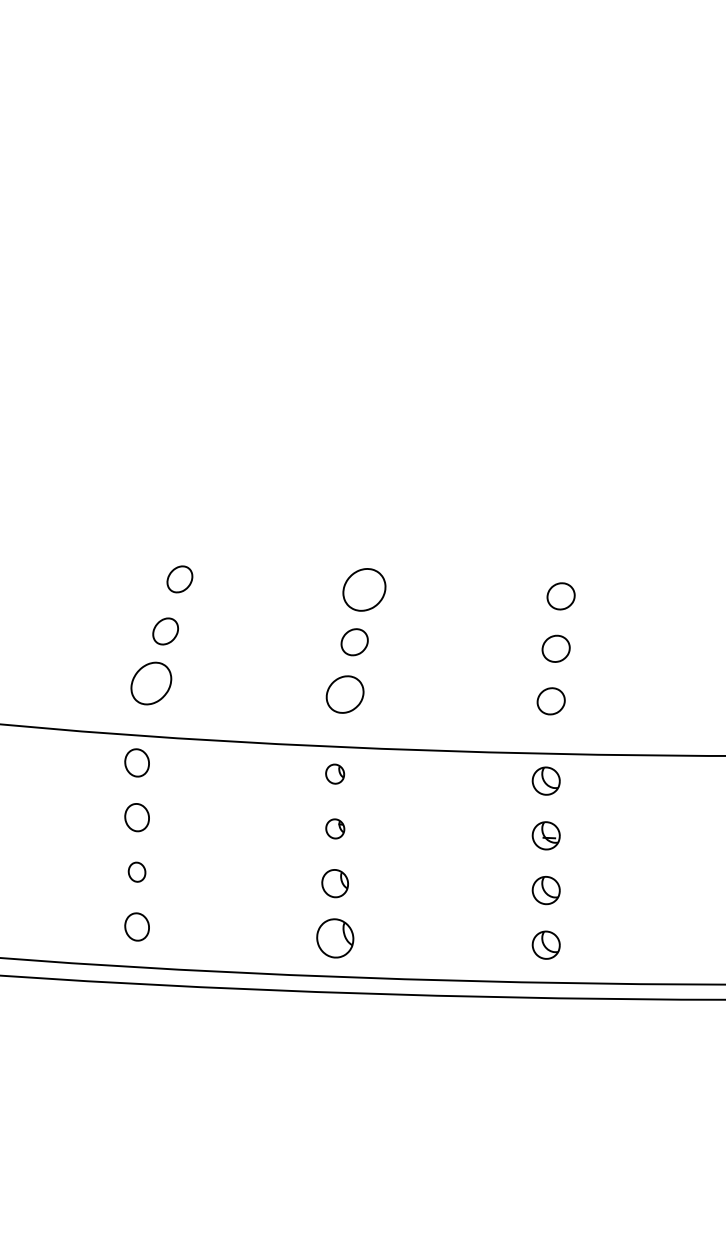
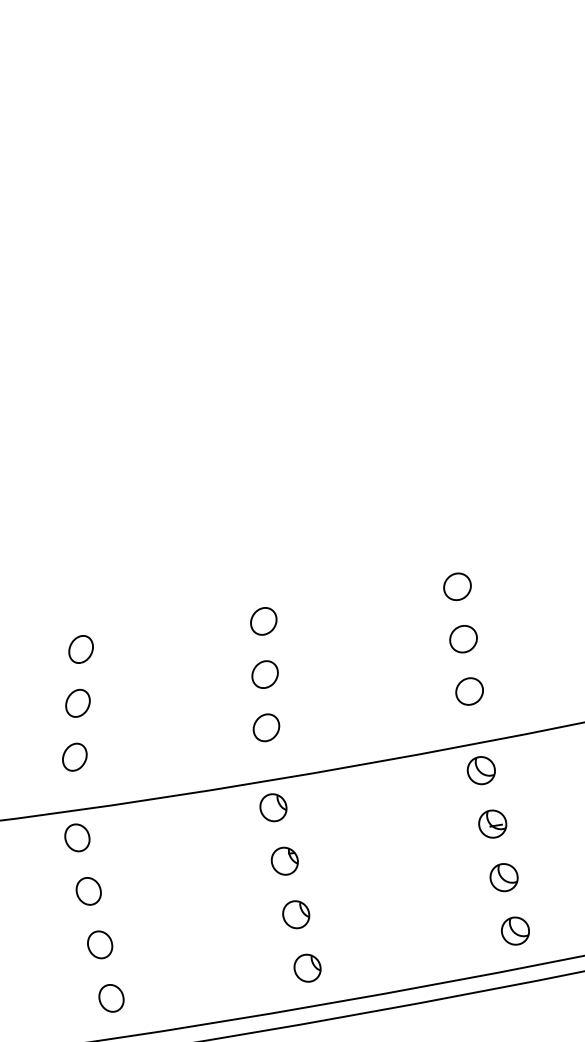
part: (364, 589) -> (263, 620), size x0.62
part: (151, 683) -> (74, 757), size x0.62
part: (344, 694) -> (266, 727), size x0.71
part: (334, 773) -> (272, 807), size x1.43
part: (335, 828) -> (285, 860), size x1.43
part: (136, 871) -> (99, 944), size x1.43
part: (334, 937) -> (306, 967), size x0.71

